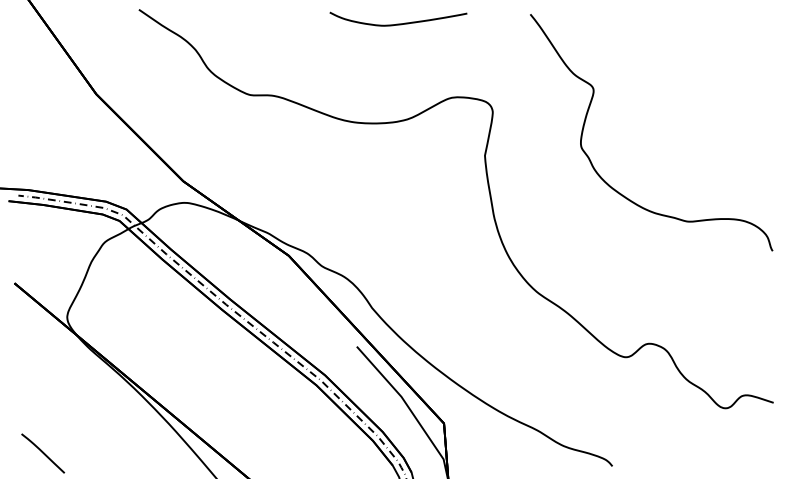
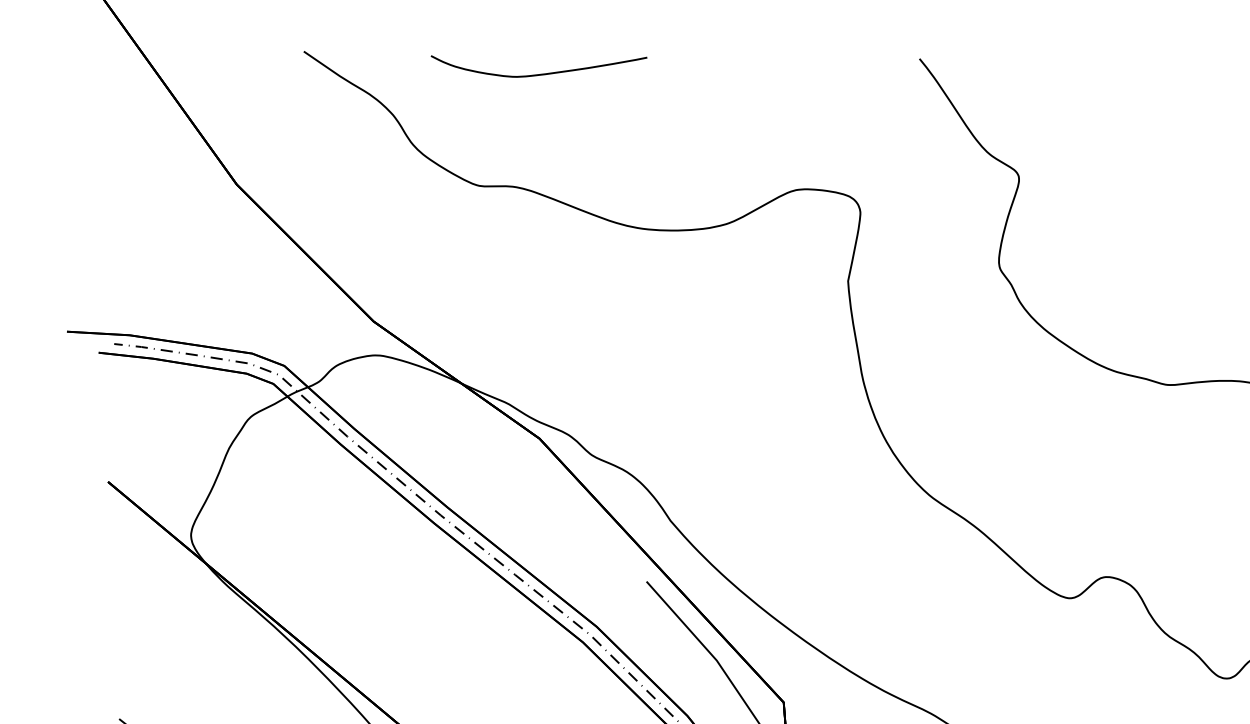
curve: (398, 23) -> (539, 73), moved

